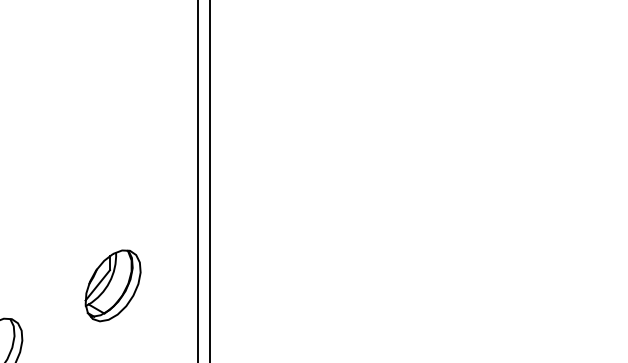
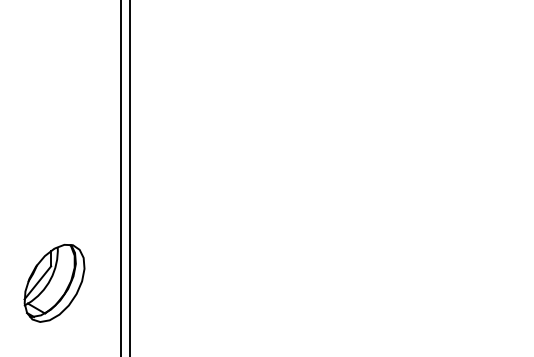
part: (113, 284) -> (54, 282), size x1.4

